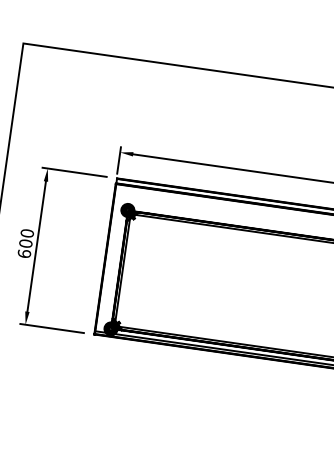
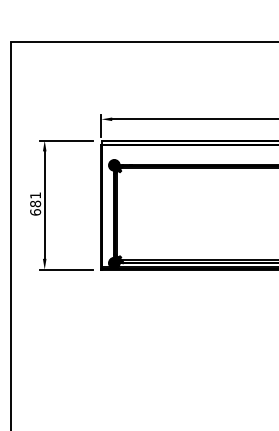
text: (26, 238) -> (35, 199), 600 -> 681

